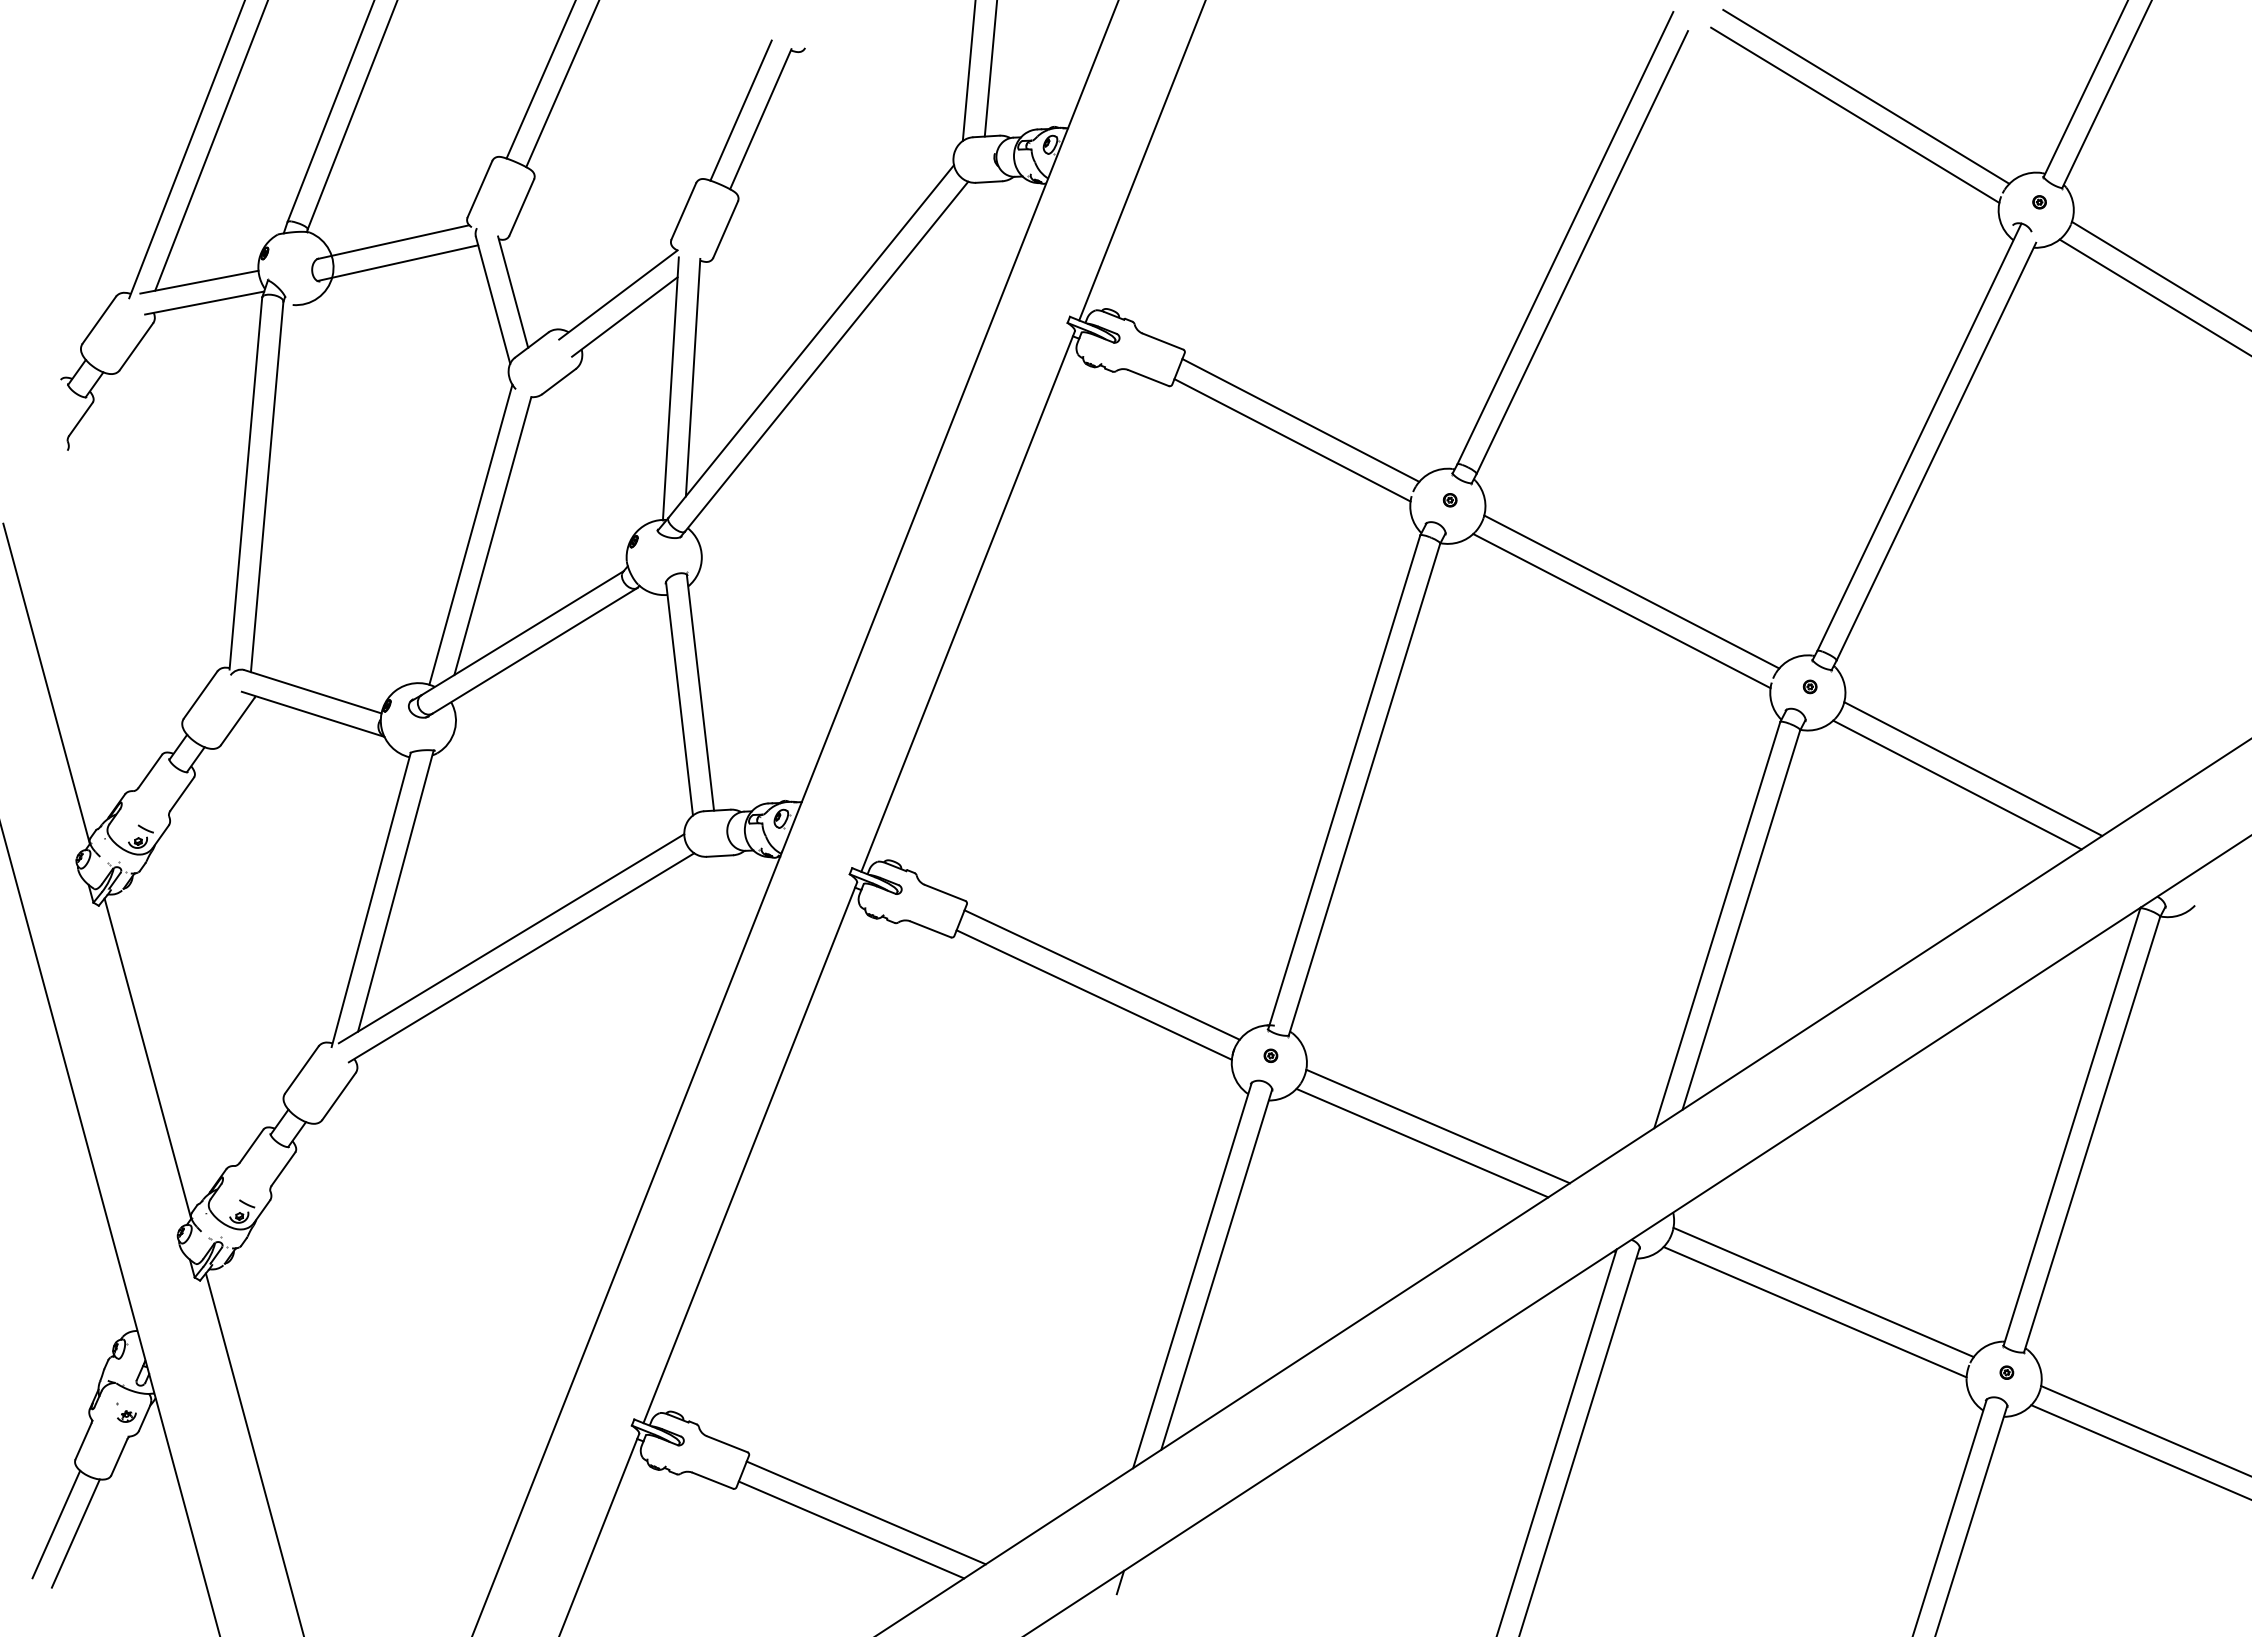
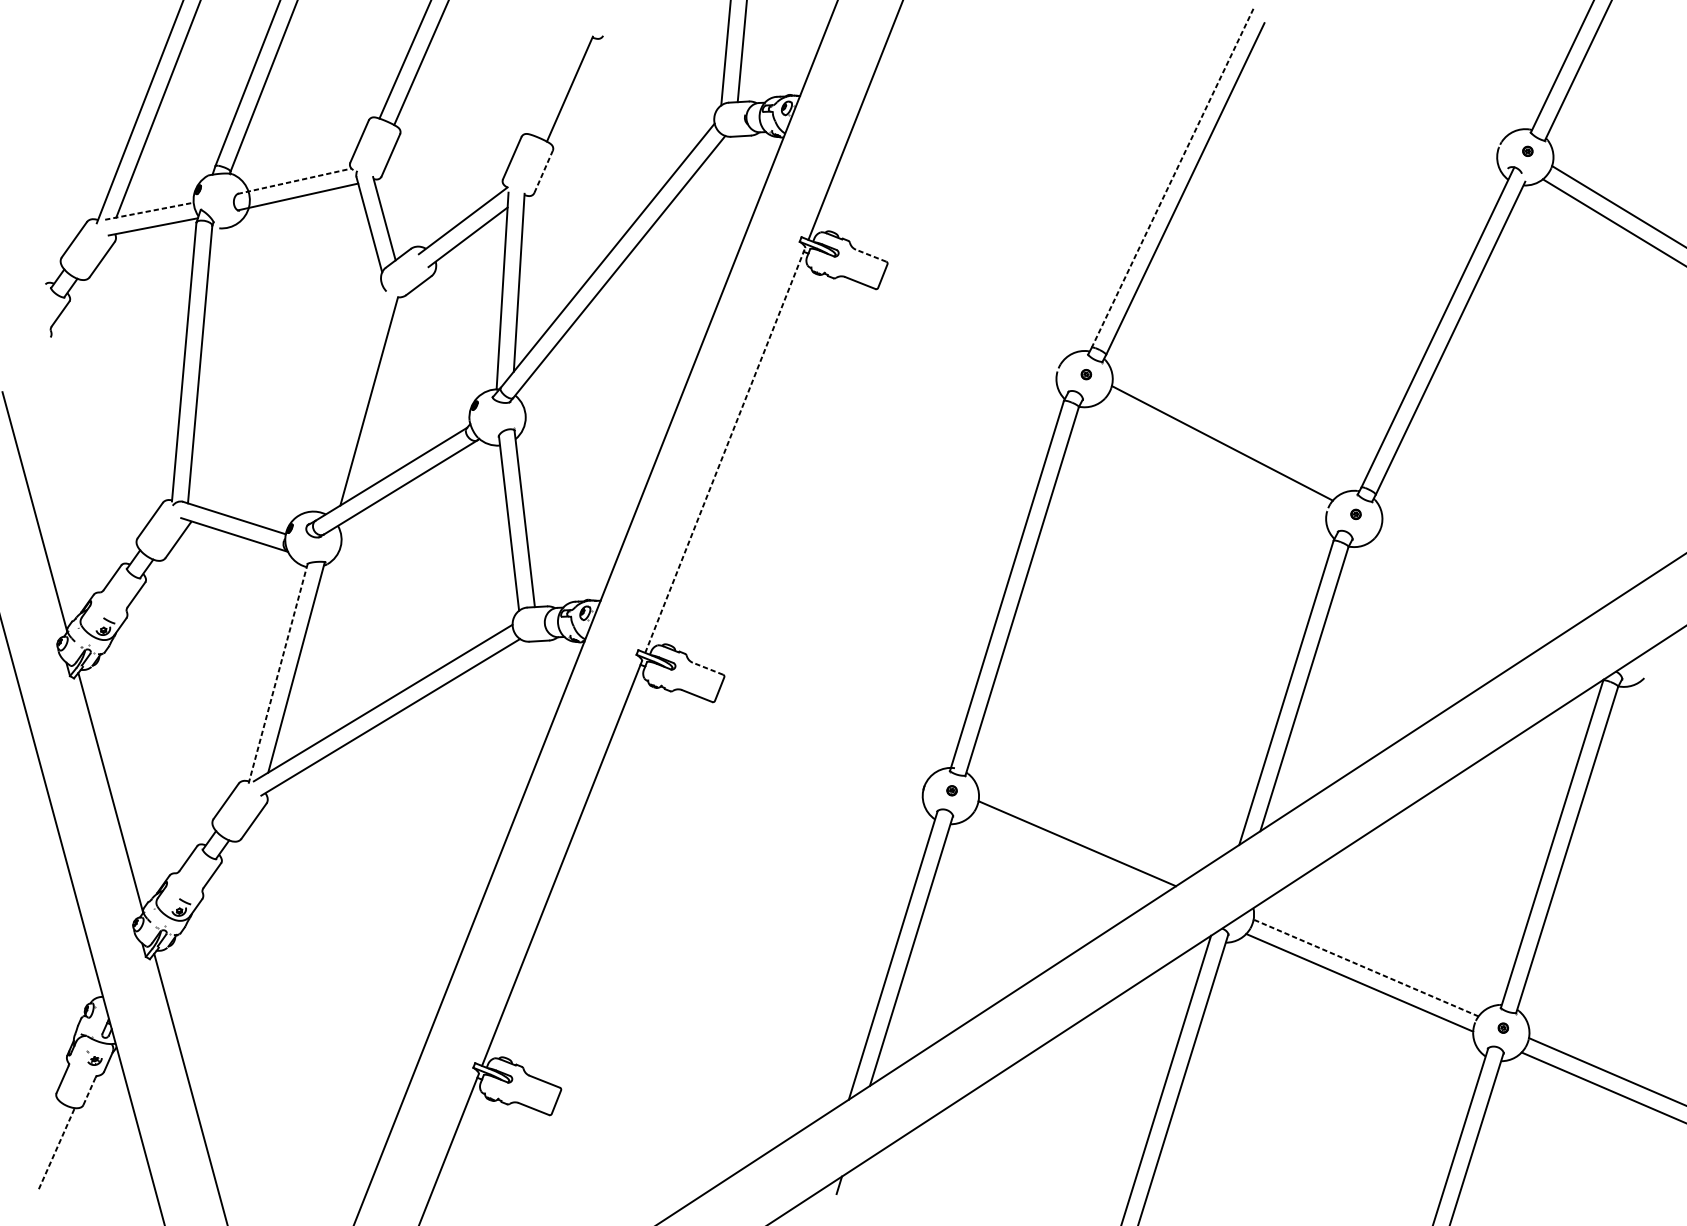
line: (1866, 96) -> (1398, 72), removed
line: (740, 110) -> (554, 82), removed
line: (1855, 114) -> (1389, 85), removed
line: (725, 229) -> (543, 171), solid -> dashed
line: (1565, 238) -> (1172, 178), solid -> dashed
line: (393, 242) -> (294, 181), solid -> dashed
line: (199, 282) -> (149, 211), solid -> dashed
line: (1162, 341) -> (870, 255), solid -> dashed
line: (1300, 420) -> (974, 314), removed
line: (1292, 440) -> (968, 329), removed
line: (470, 534) -> (352, 400), removed
line: (968, 601) -> (725, 450), solid -> dashed
line: (1621, 611) -> (1214, 457), removed
line: (1973, 768) -> (1478, 575), removed
line: (1957, 784) -> (1466, 587), removed
line: (945, 892) -> (708, 668), solid -> dashed
line: (371, 900) -> (278, 674), solid -> dashed
line: (1101, 974) -> (825, 729), removed
line: (1093, 994) -> (819, 744), removed
line: (1422, 1142) -> (1065, 855), removed
line: (1823, 1292) -> (1365, 968), solid -> dashed
line: (119, 1457) -> (89, 1091), solid -> dashed
line: (865, 1512) -> (648, 1132), removed
line: (56, 1524) -> (42, 1141), removed
line: (851, 1529) -> (637, 1145), removed
line: (76, 1533) -> (57, 1148), solid -> dashed

